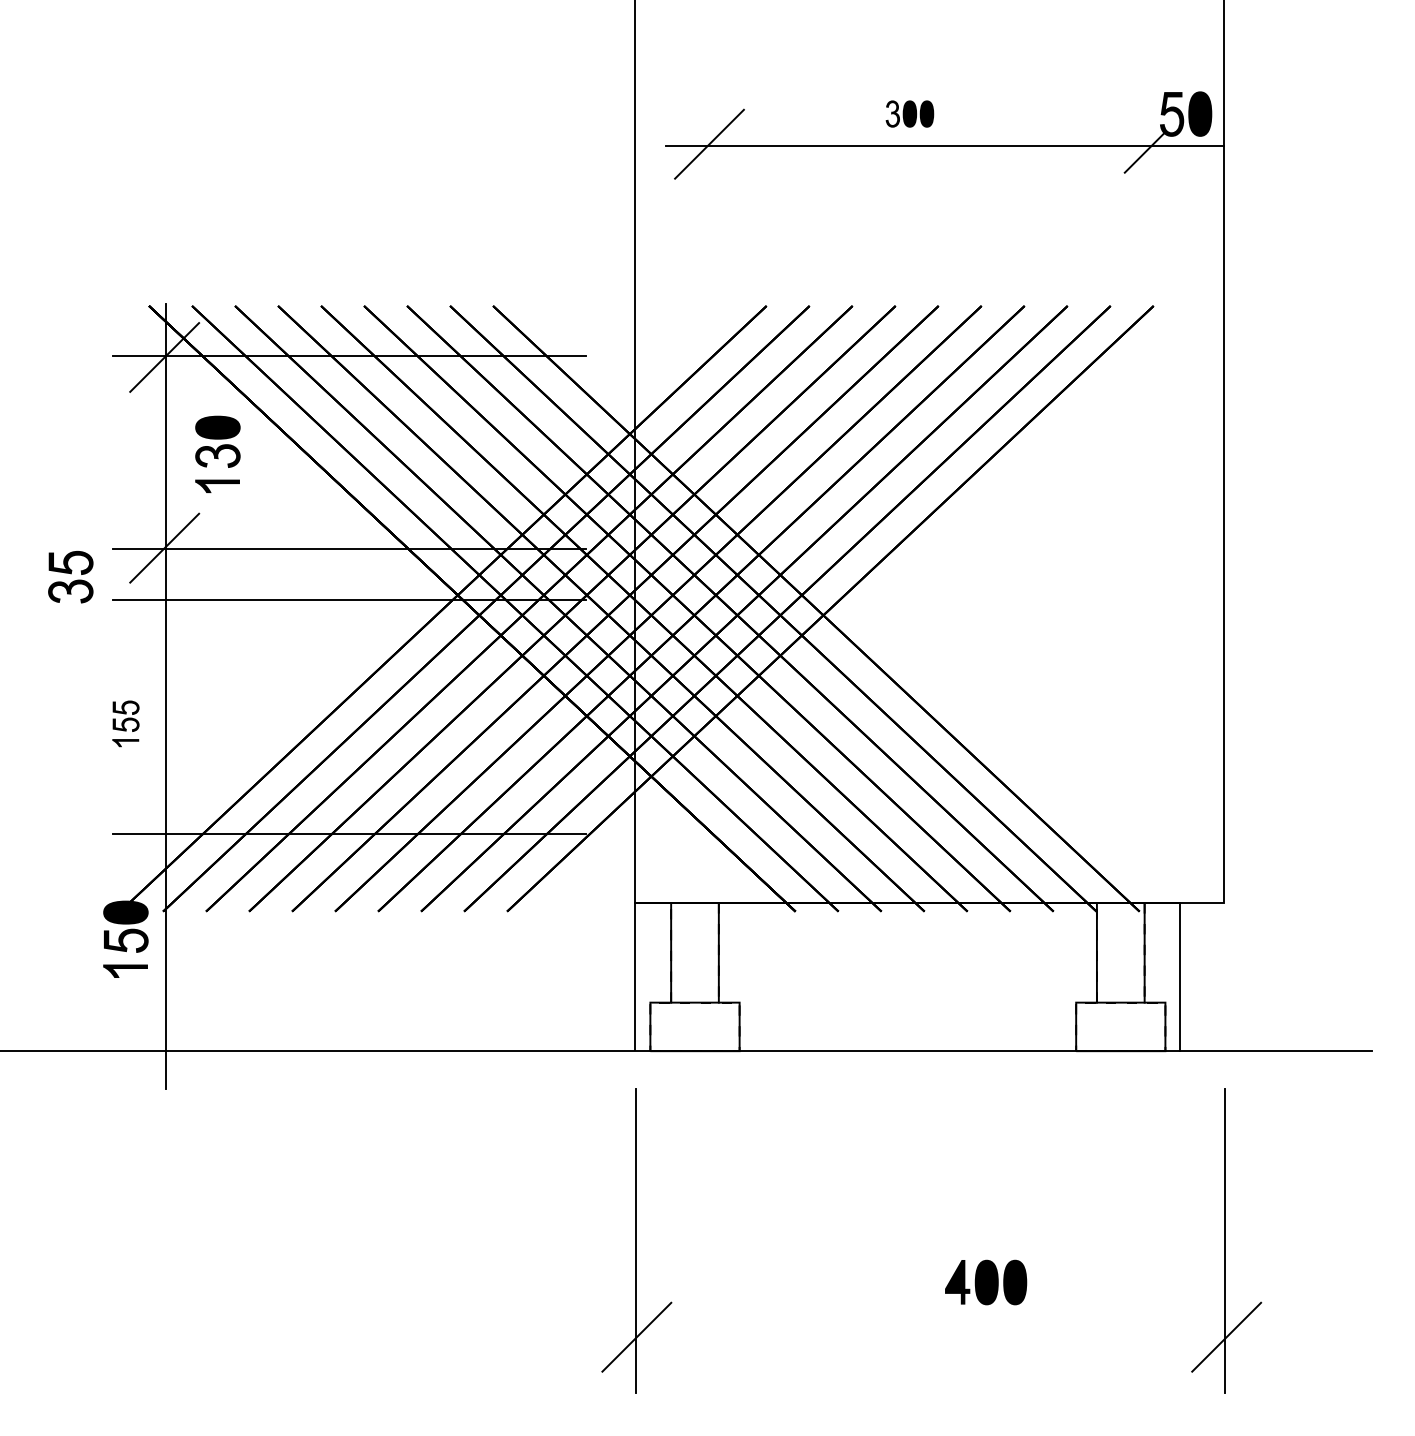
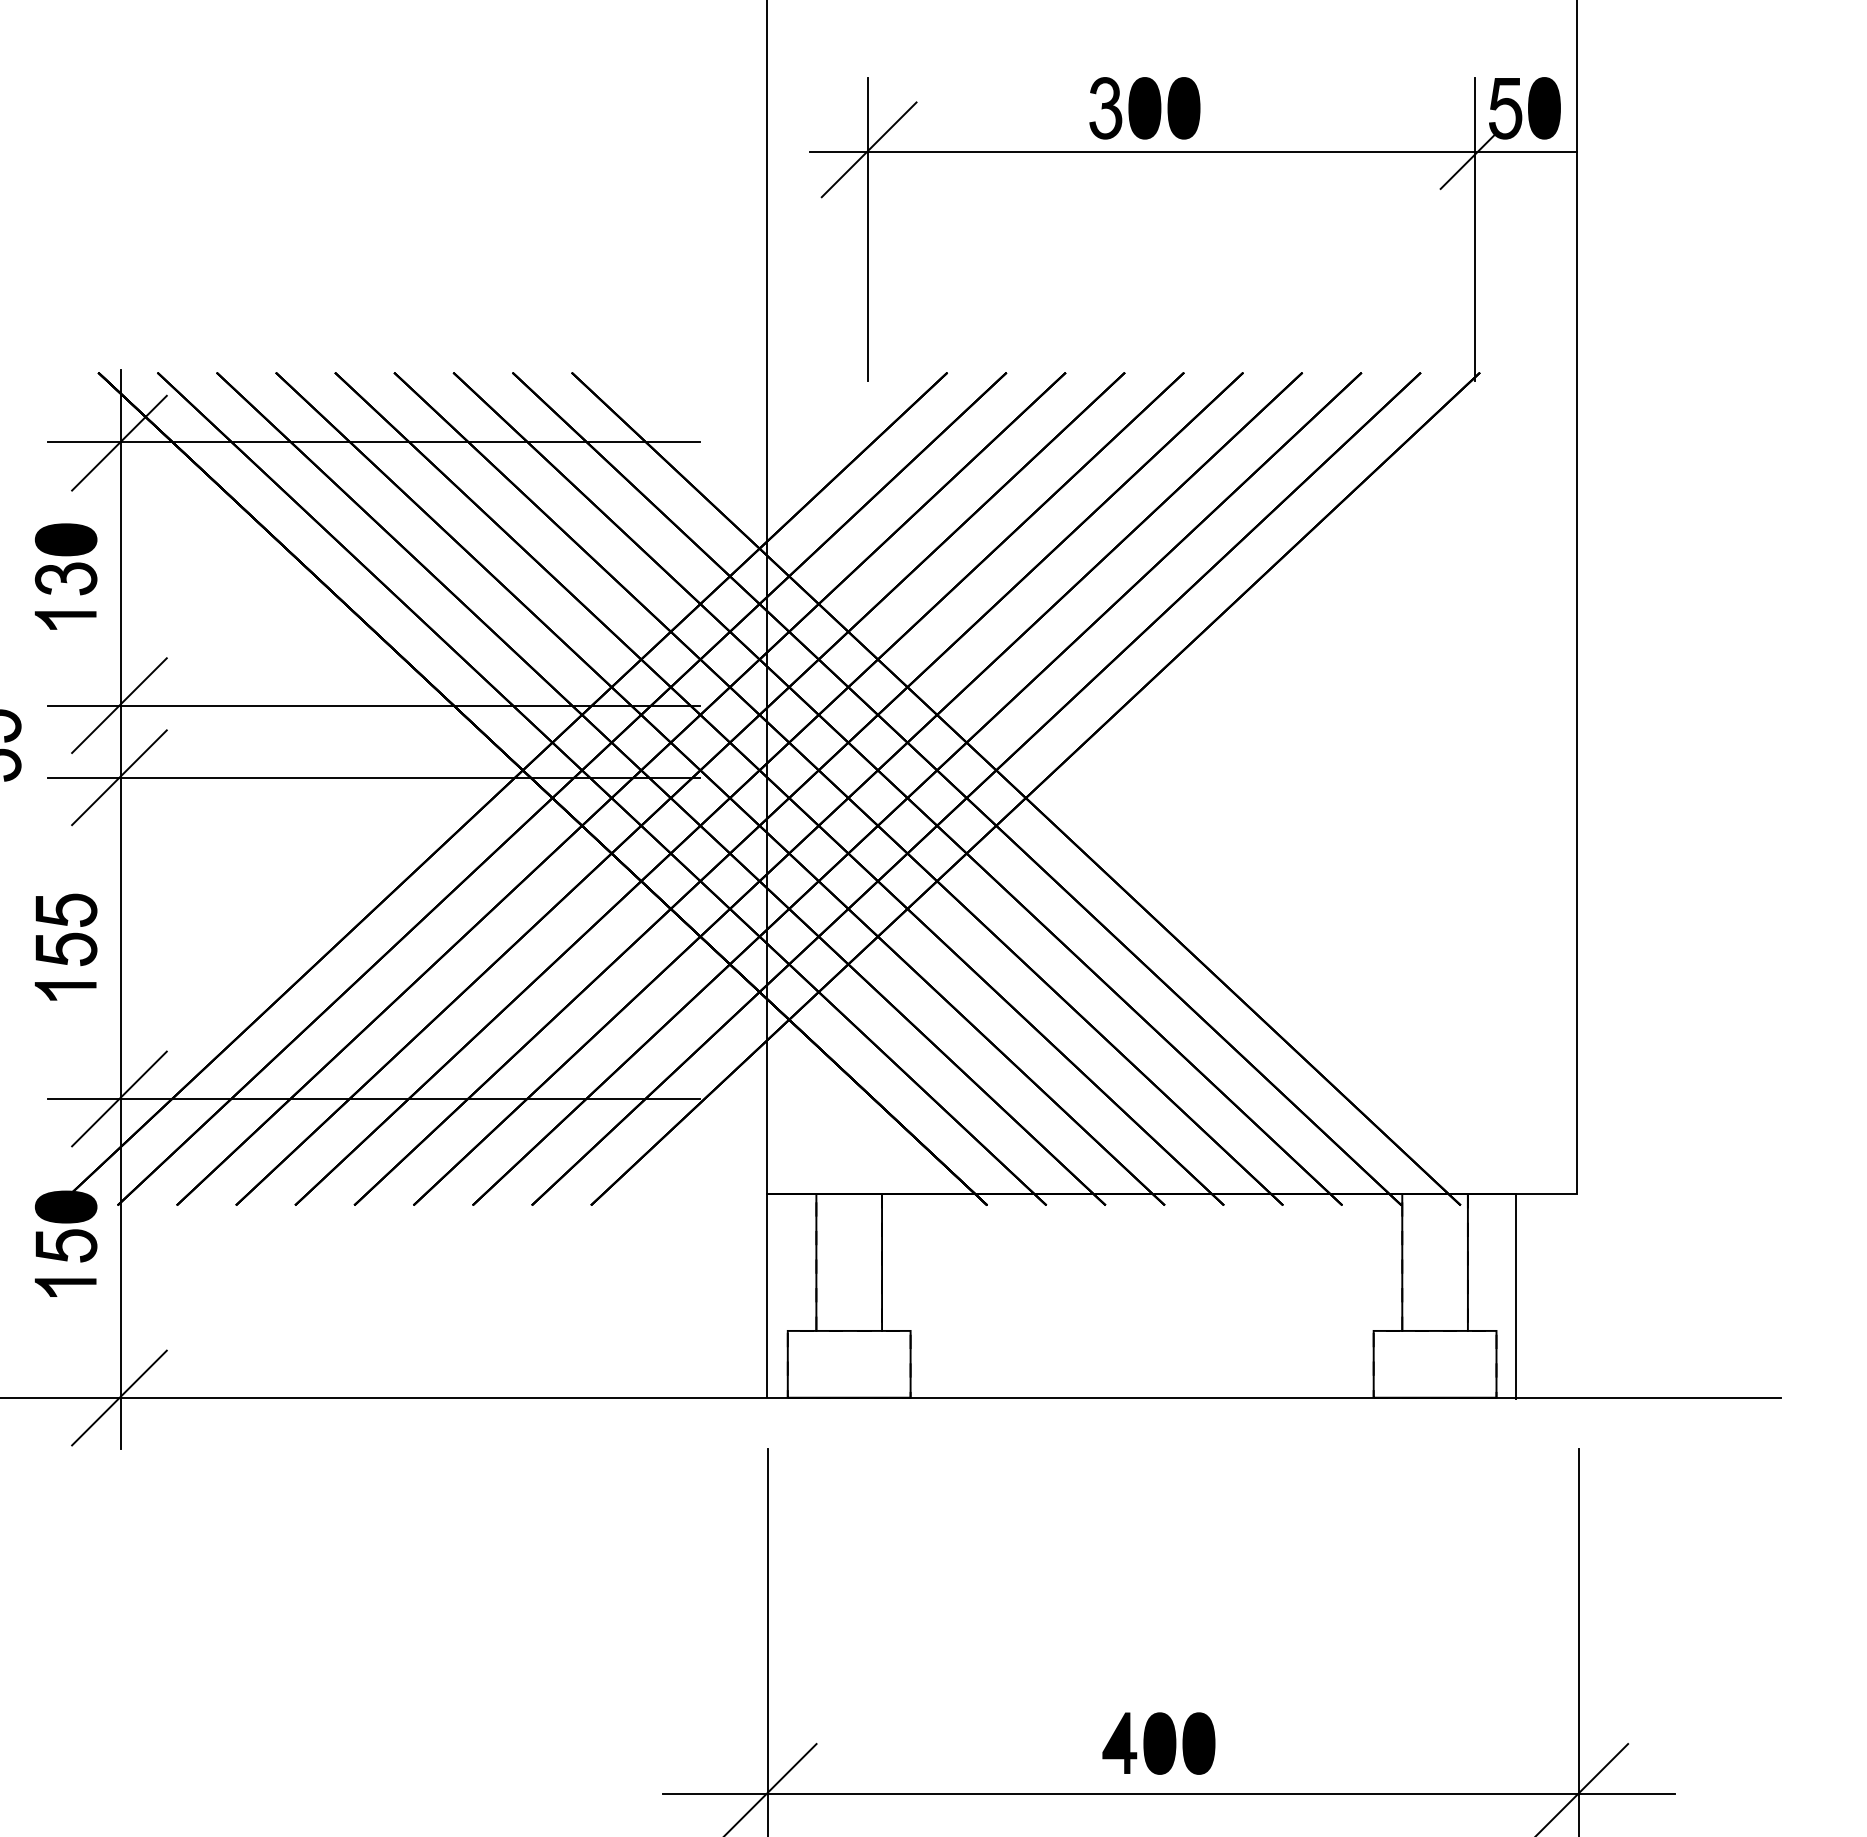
part: (909, 113) -> (1144, 107), size x1.67
line: (708, 202) -> (867, 229), added
line: (1150, 202) -> (1475, 229), added
part: (217, 453) -> (65, 575), moved
line: (164, 600) -> (119, 777), added
part: (125, 723) -> (65, 946), size x1.67
line: (164, 833) -> (119, 1098), added
line: (164, 1050) -> (119, 1396), added
part: (986, 1282) -> (1159, 1743), moved
line: (927, 1339) -> (1169, 1794), added

